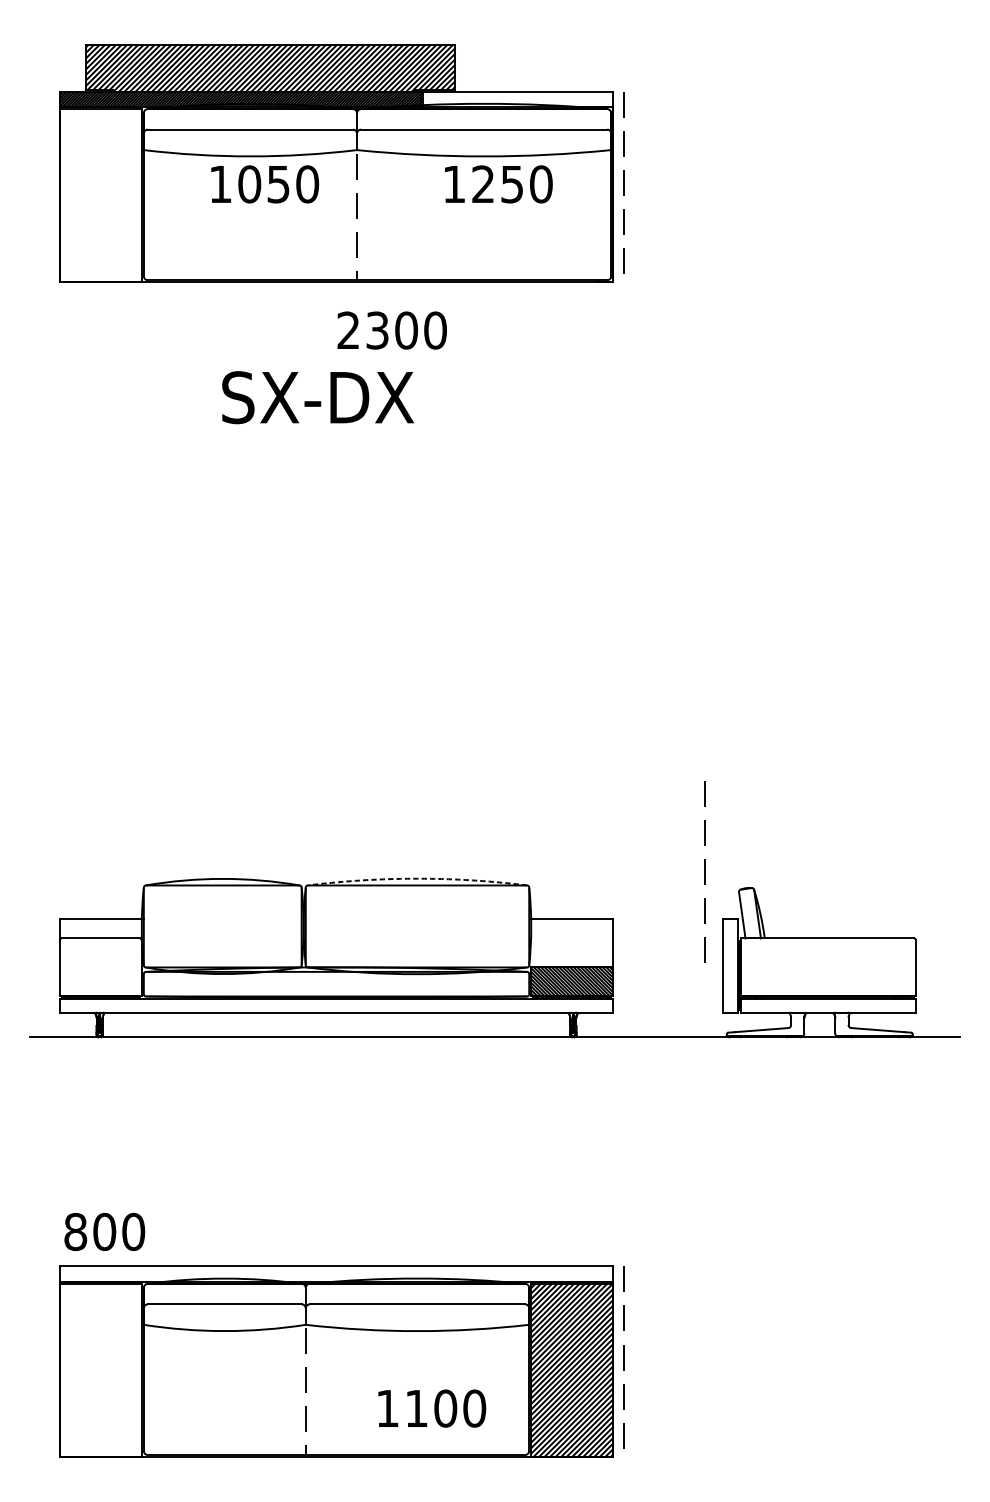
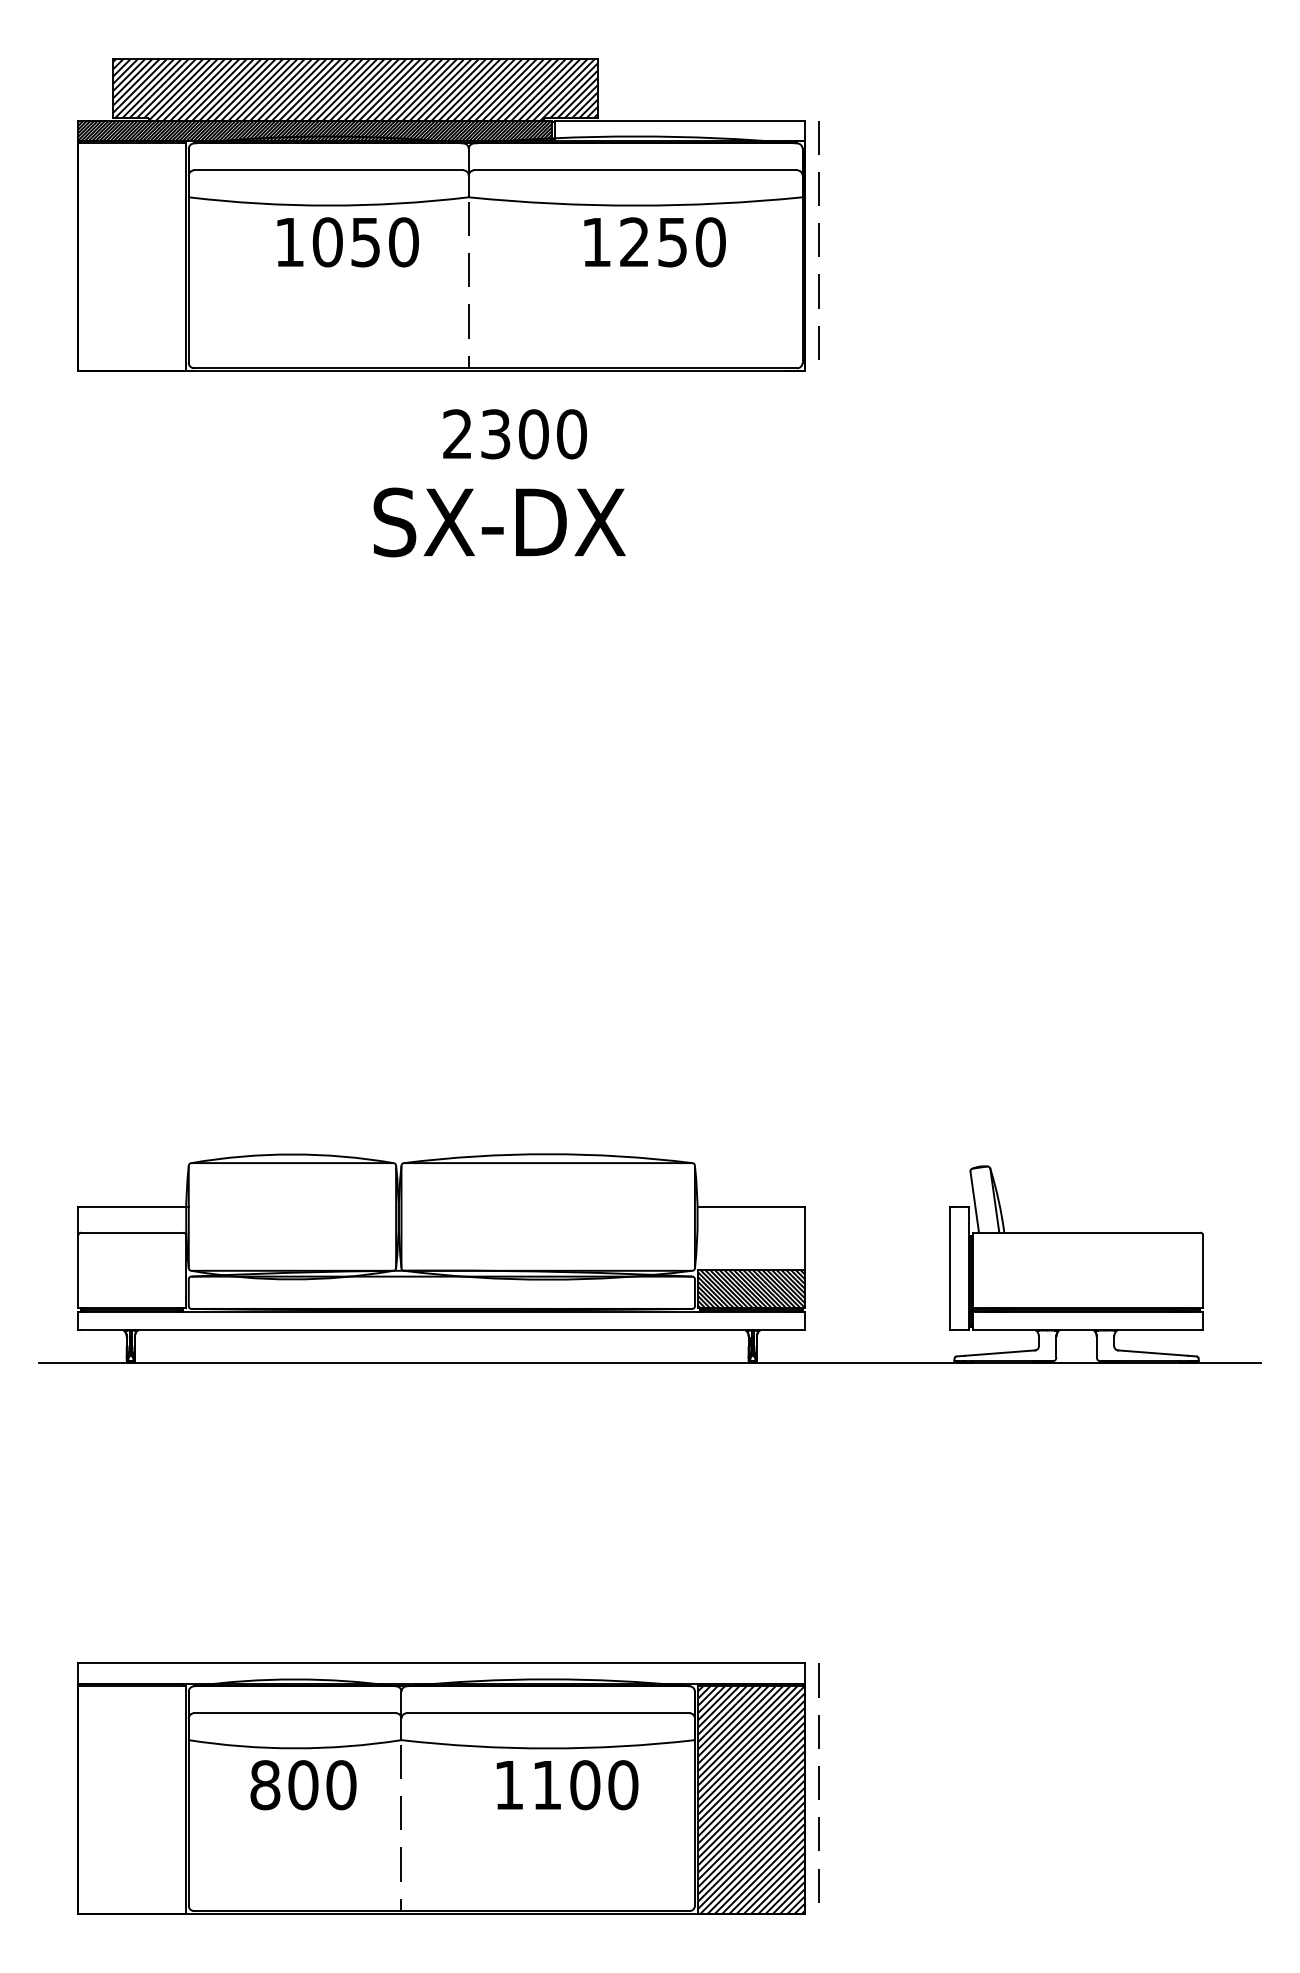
text: (317, 397) -> (499, 522), moved
line: (704, 871) -> (925, 1144), removed
arc: (417, 878) -> (548, 1154), dashed -> solid
text: (104, 1232) -> (303, 1785), moved
text: (432, 1408) -> (567, 1785), moved

